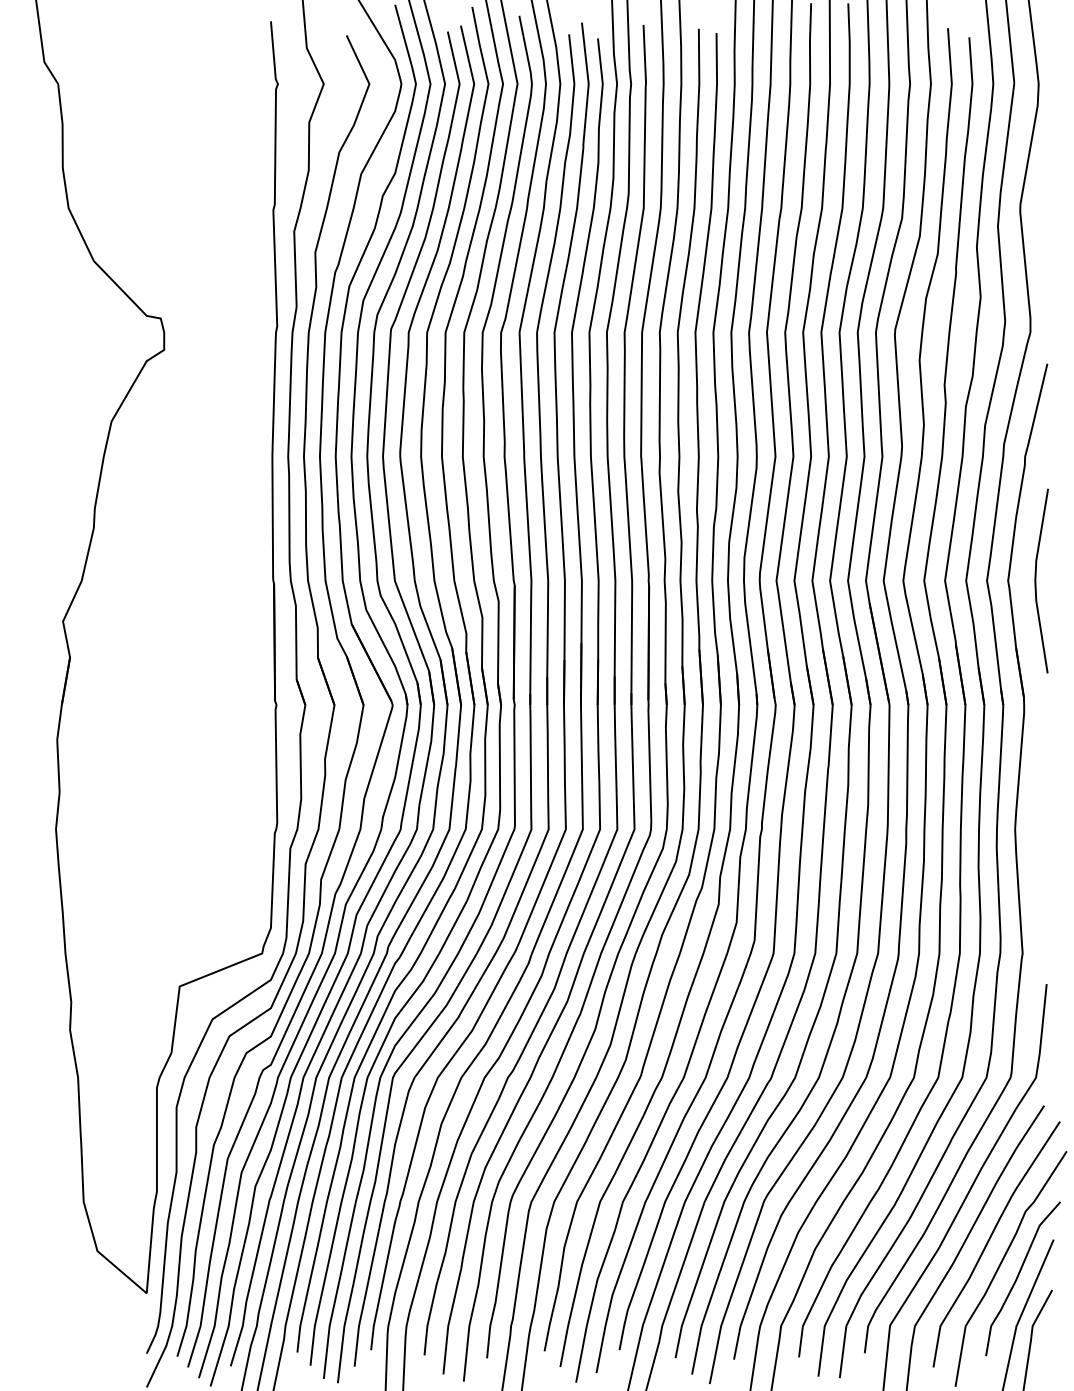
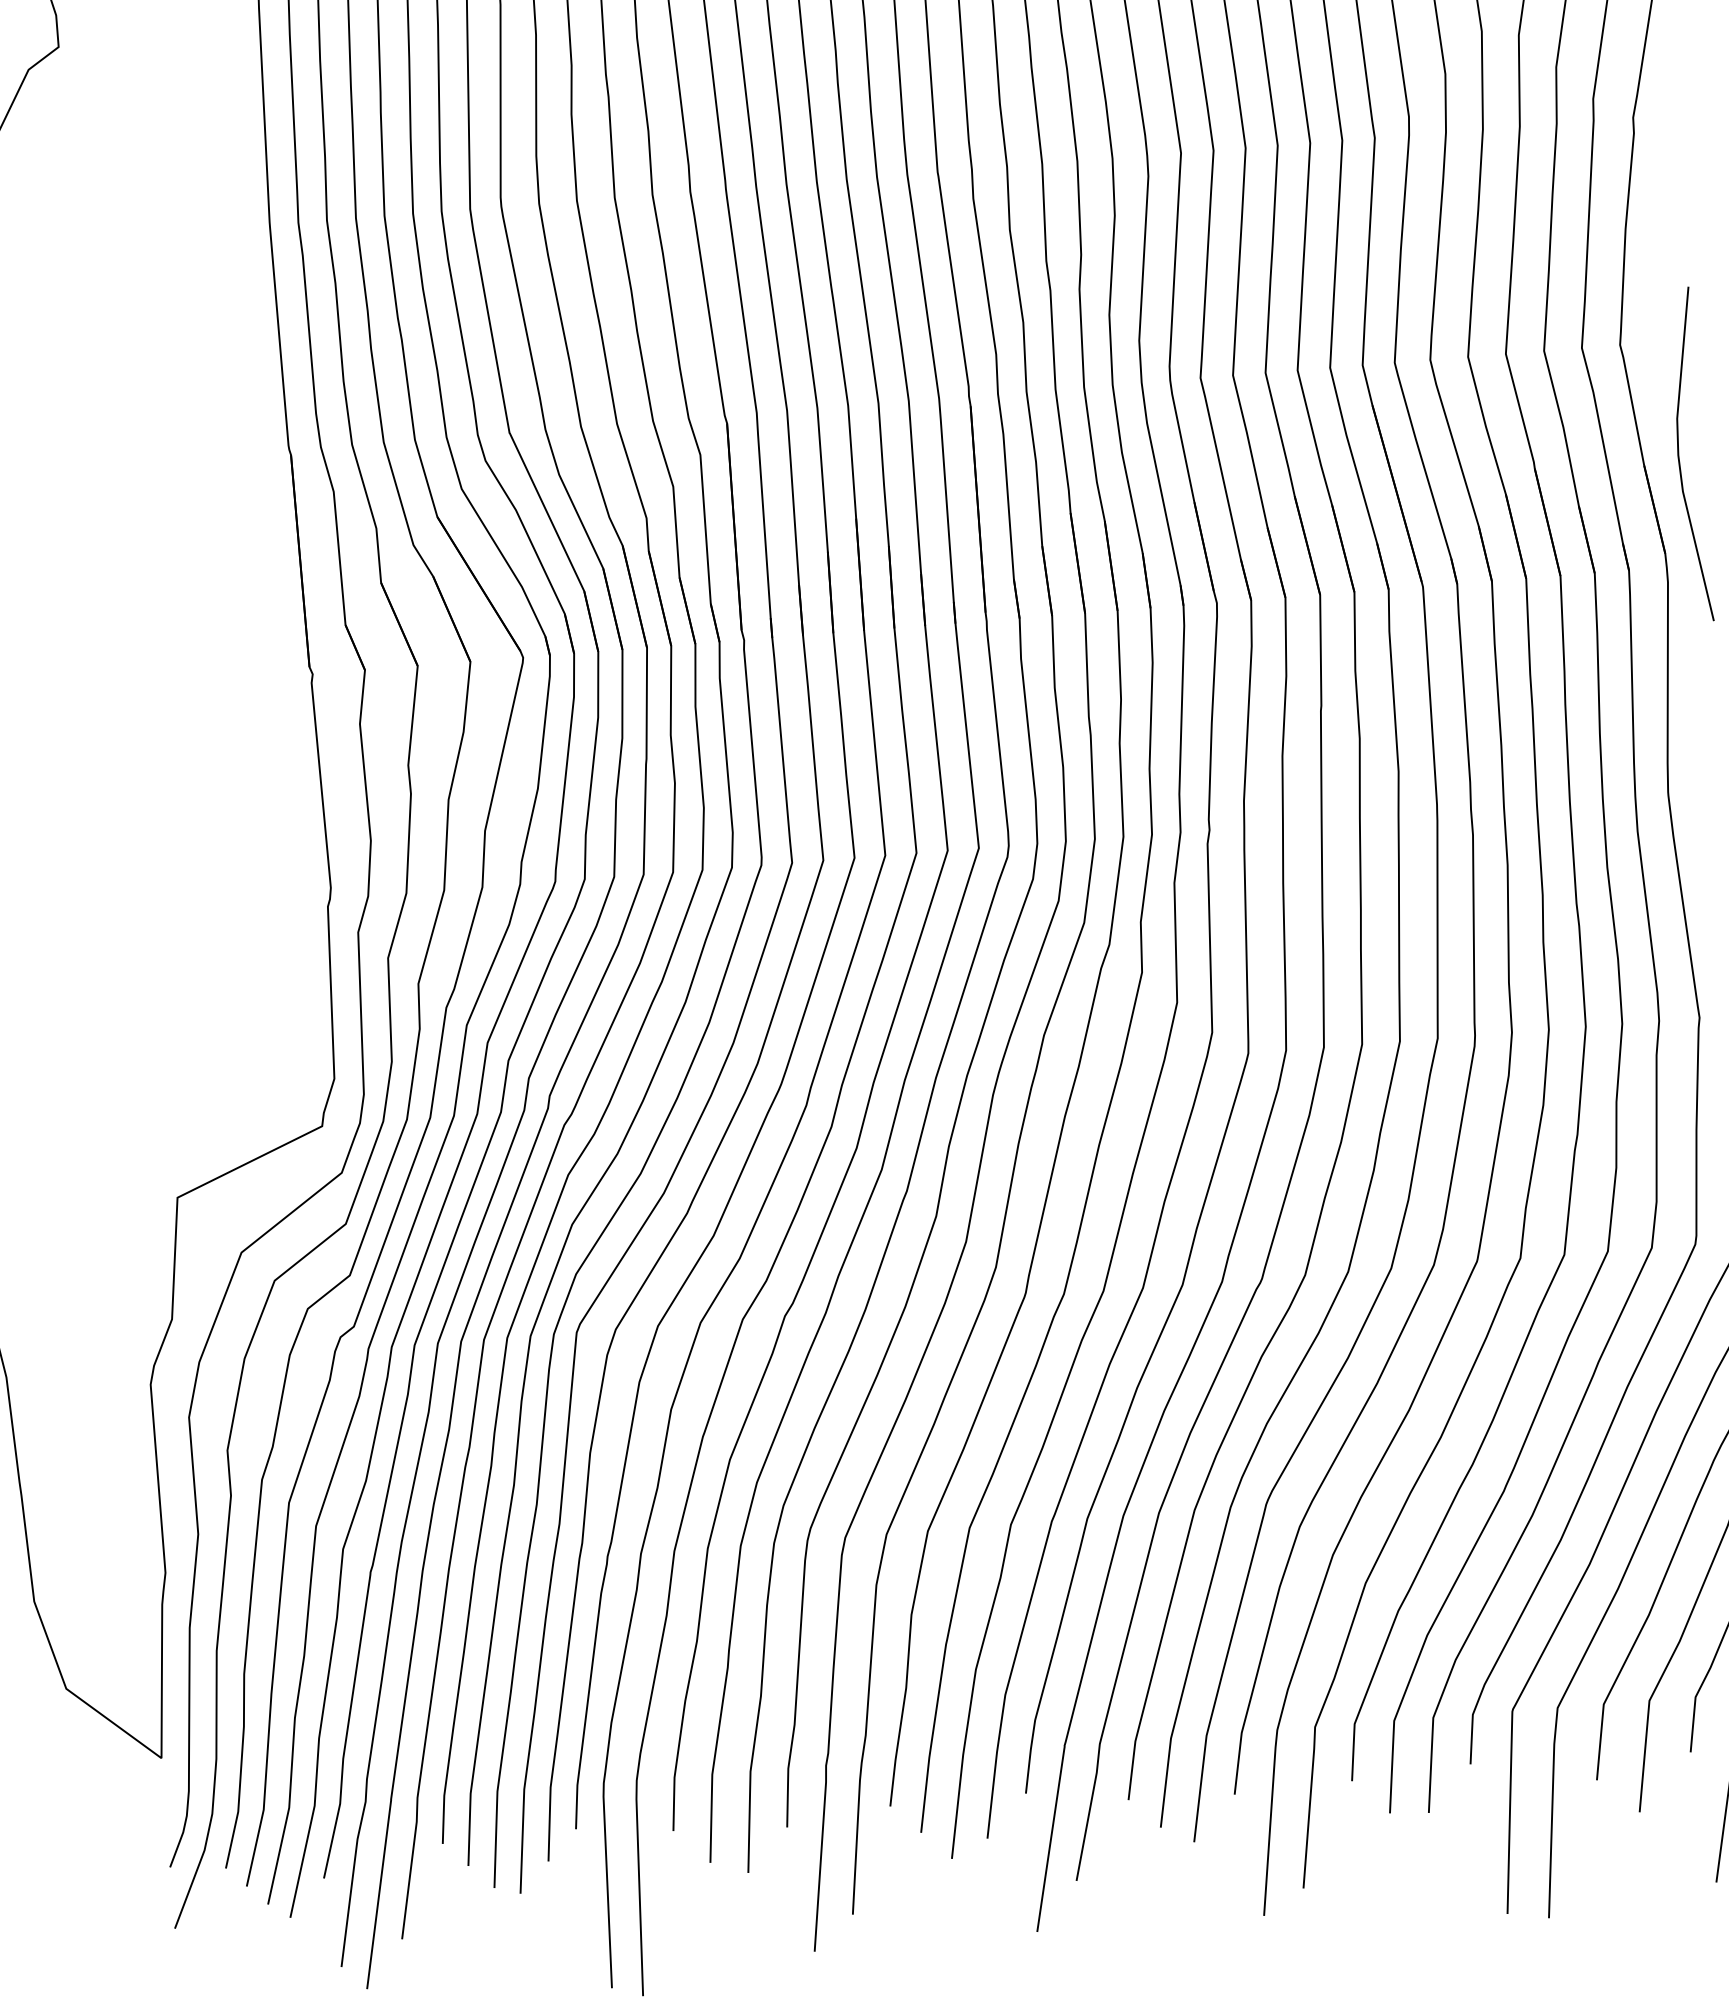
line: (1036, 580) -> (1680, 454), moved

